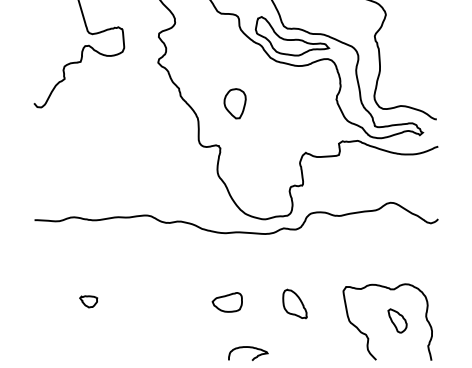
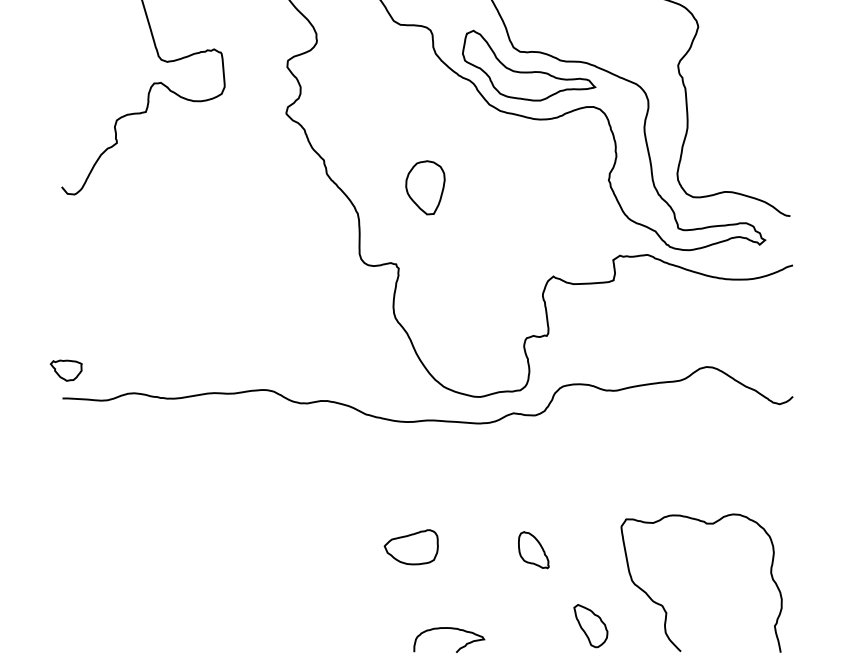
part: (88, 301) -> (66, 370), moved
part: (294, 303) -> (532, 549), size x0.7
part: (397, 320) -> (590, 625), moved

